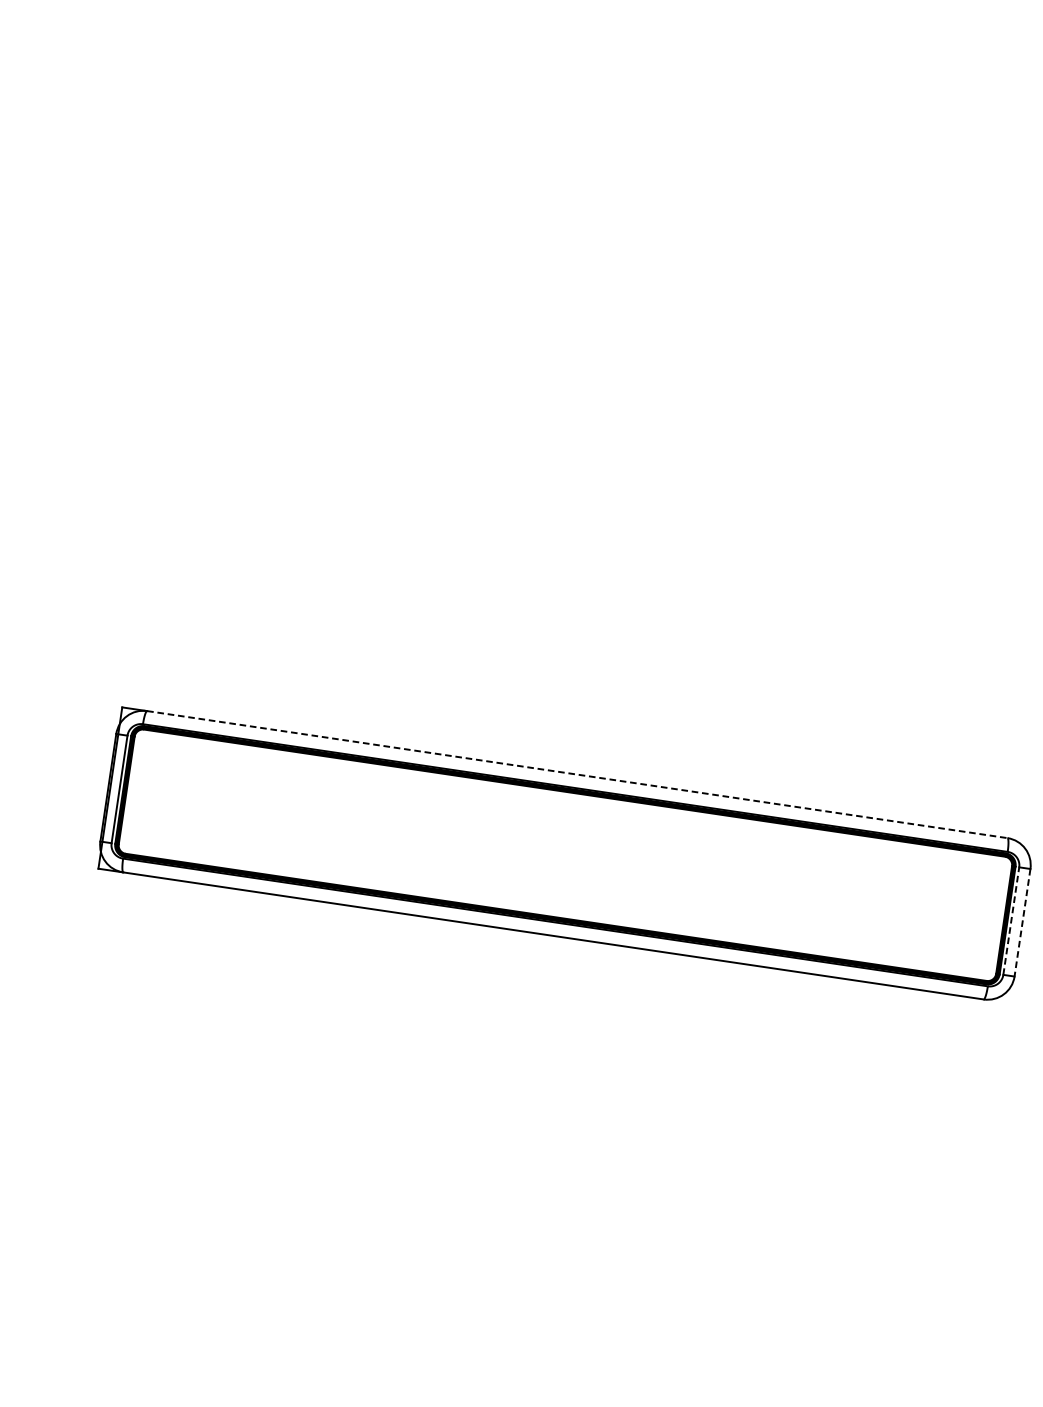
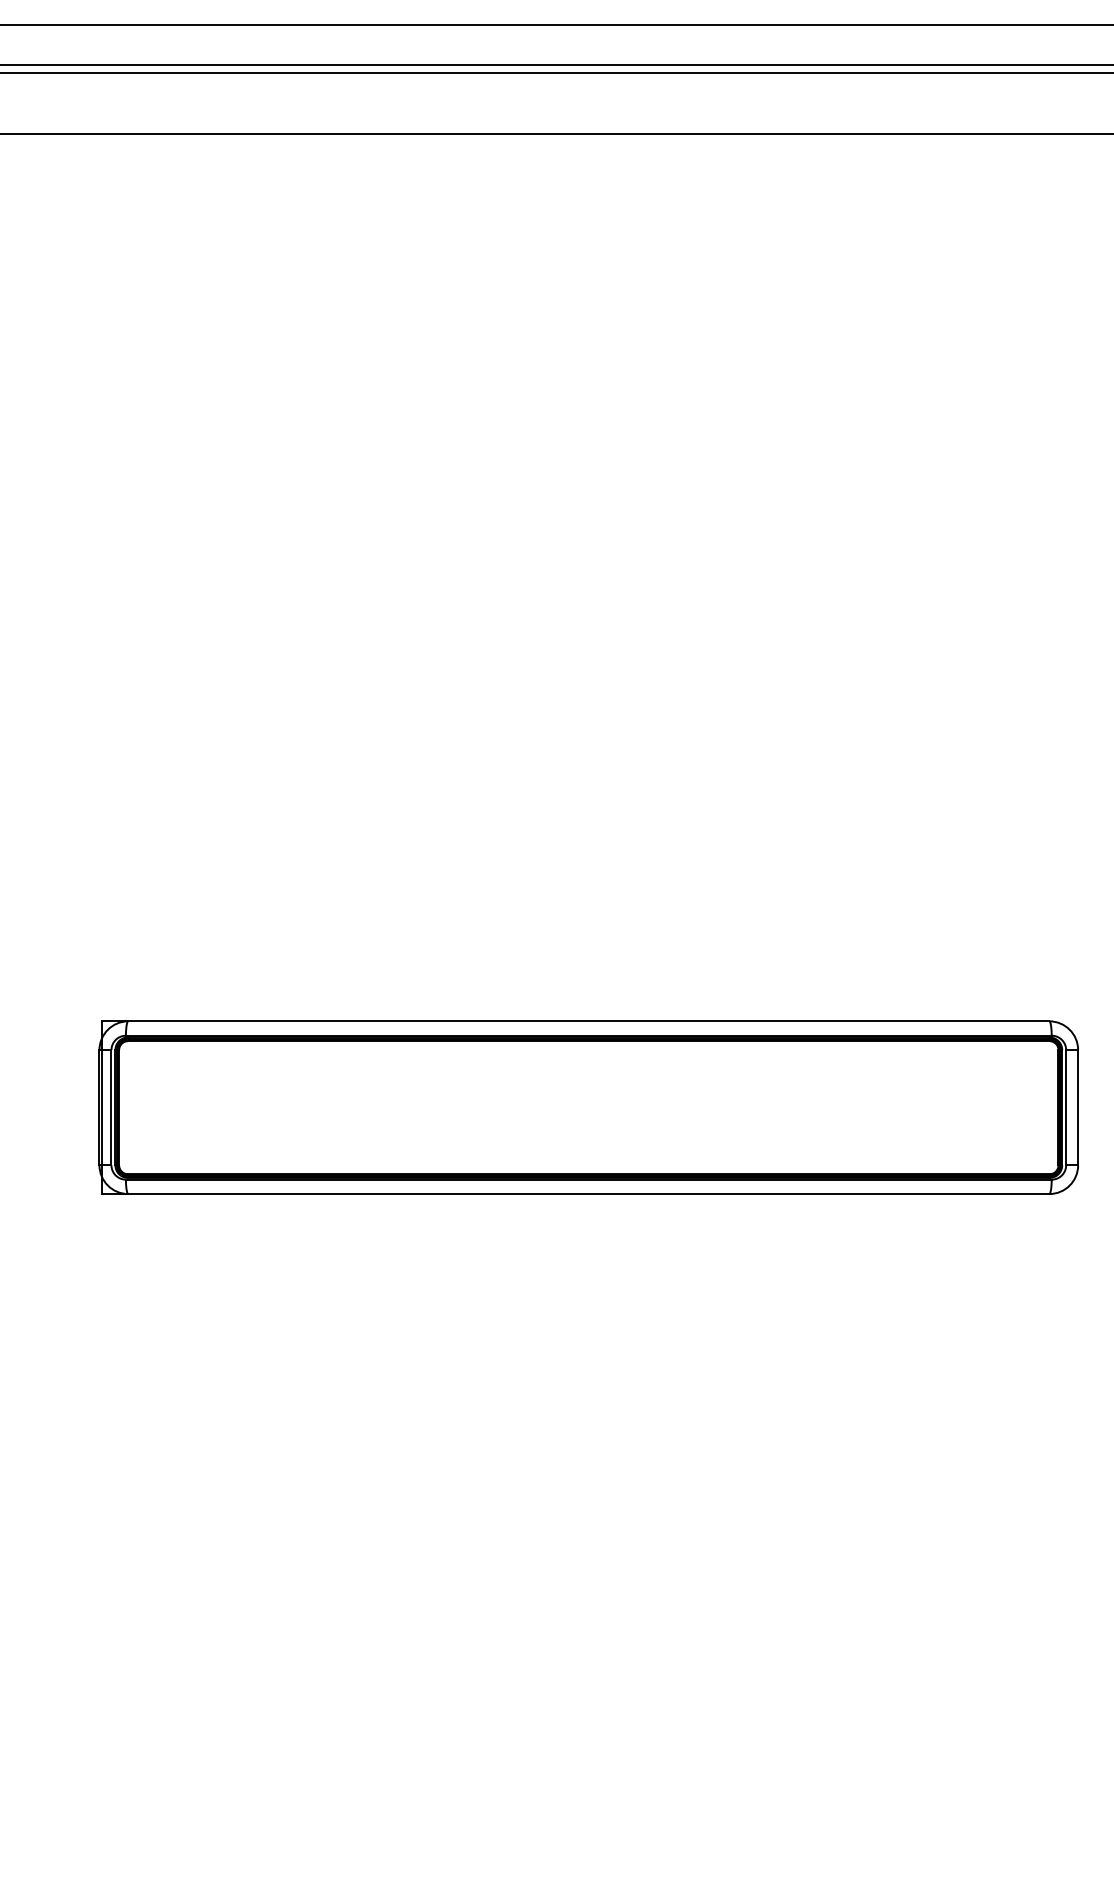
line: (577, 774) -> (588, 1021), dashed -> solid
line: (1011, 920) -> (1066, 1107), dashed -> solid
line: (1022, 922) -> (1078, 1107), dashed -> solid

